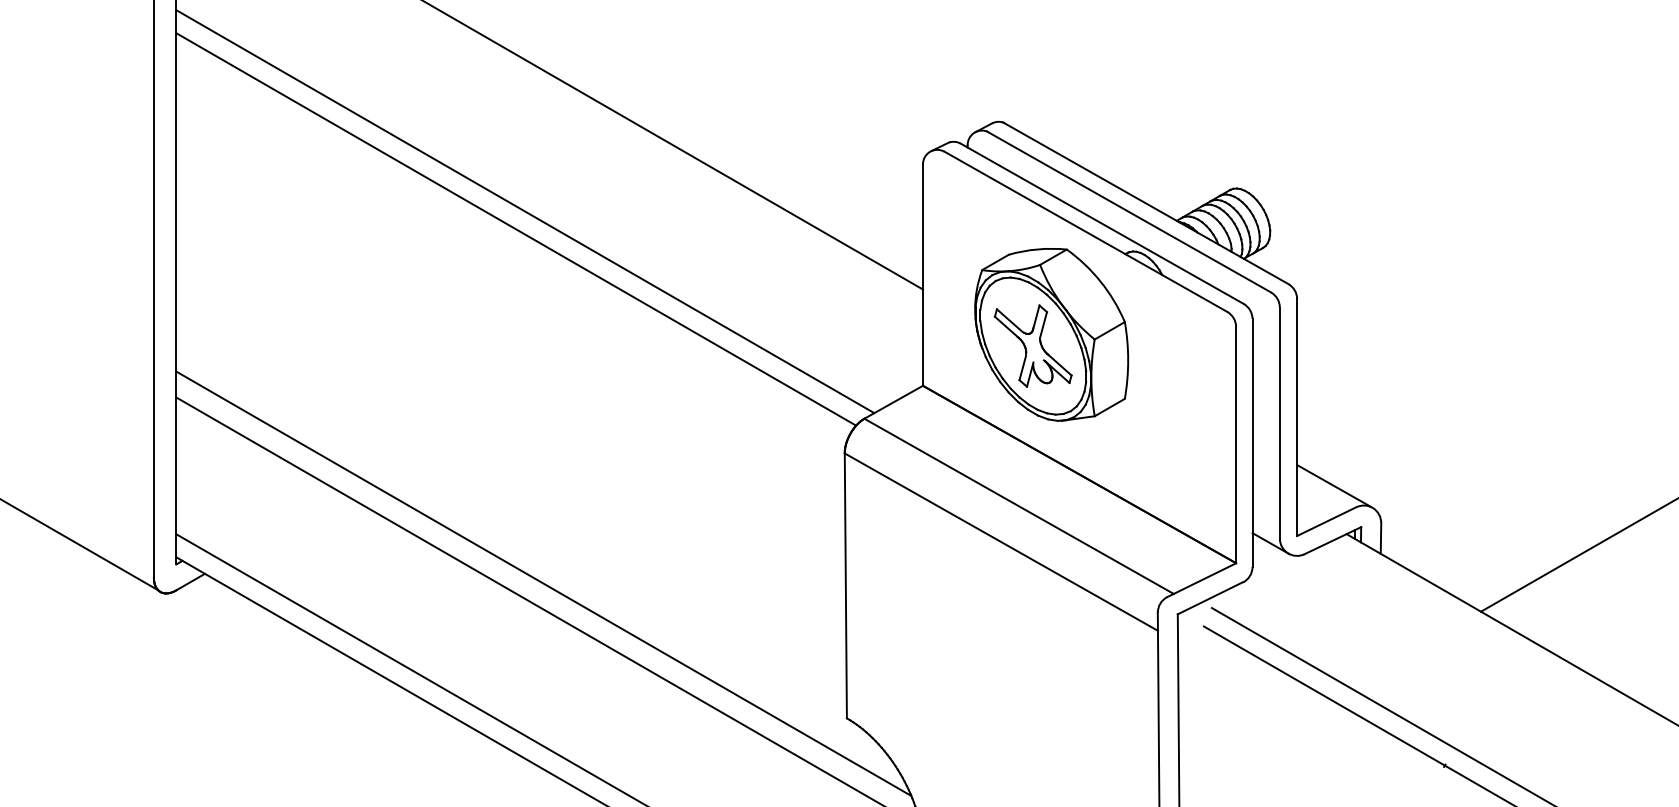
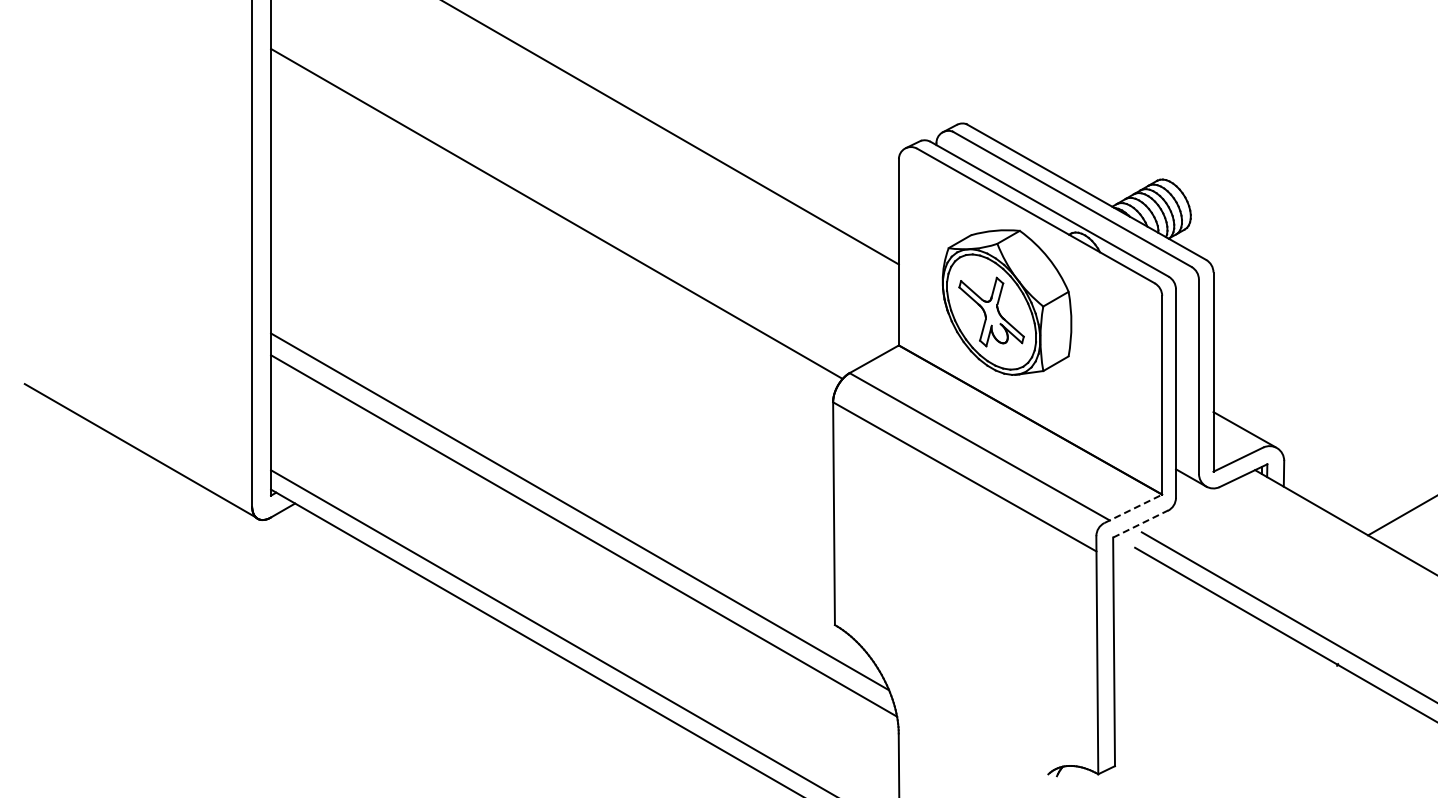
line: (525, 211) -> (564, 198), removed
line: (1201, 579) -> (1133, 508), solid -> dashed
line: (1210, 598) -> (1140, 524), solid -> dashed

